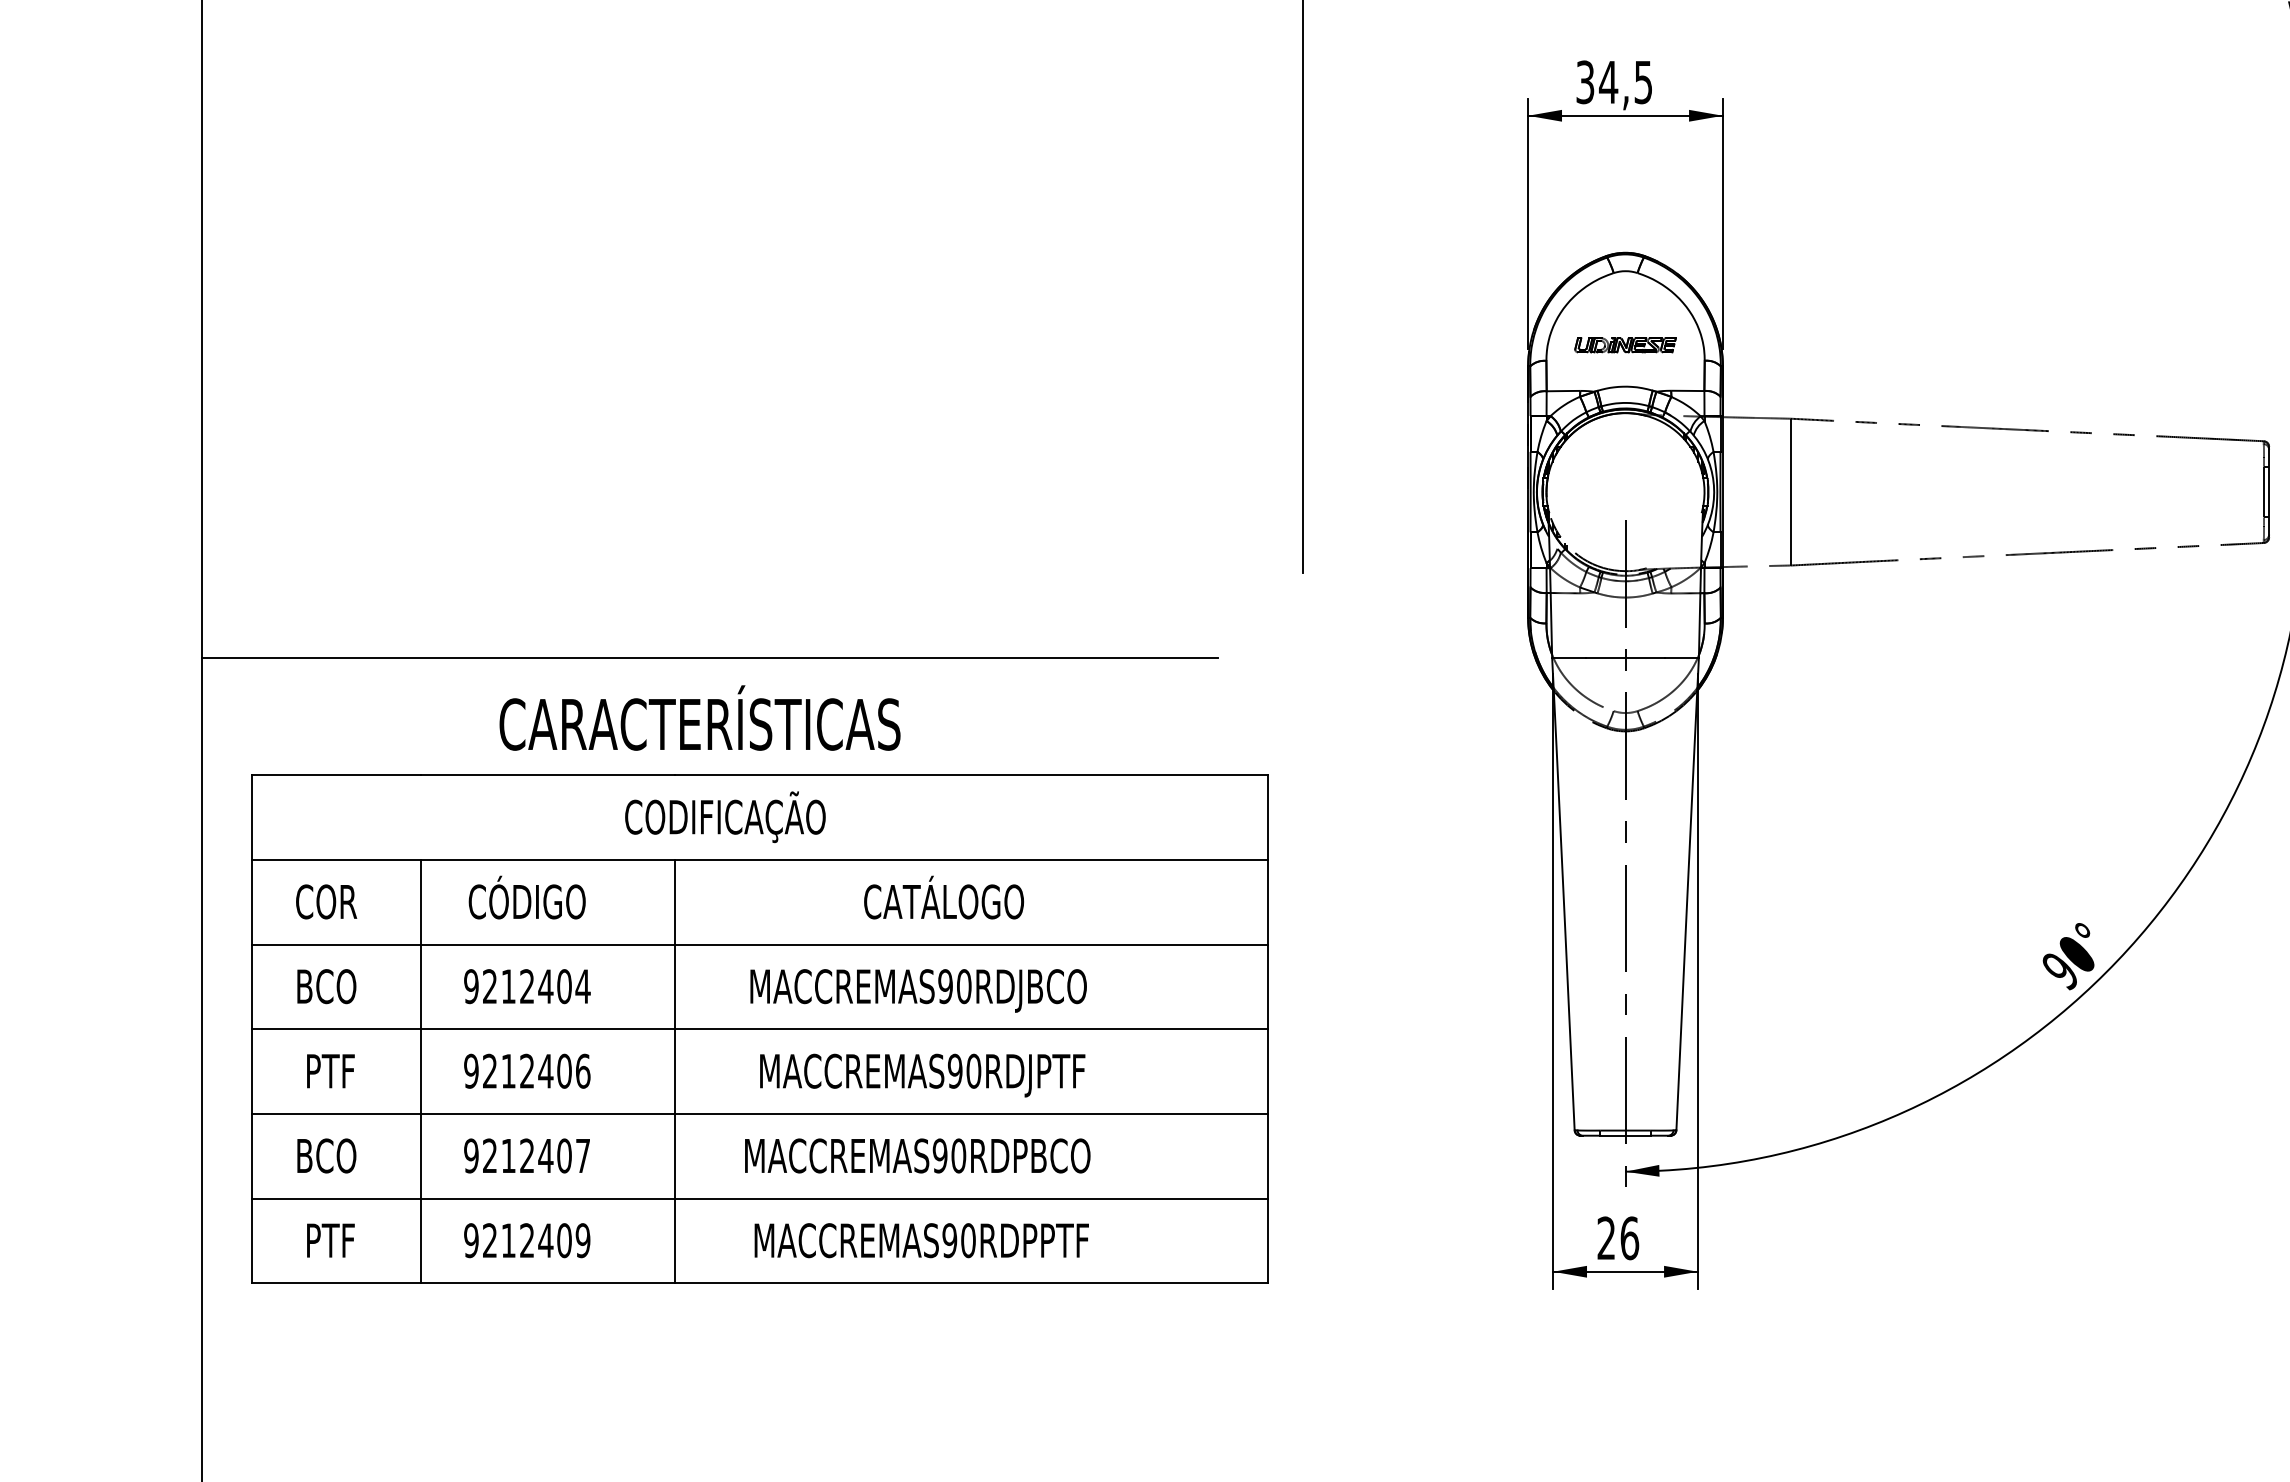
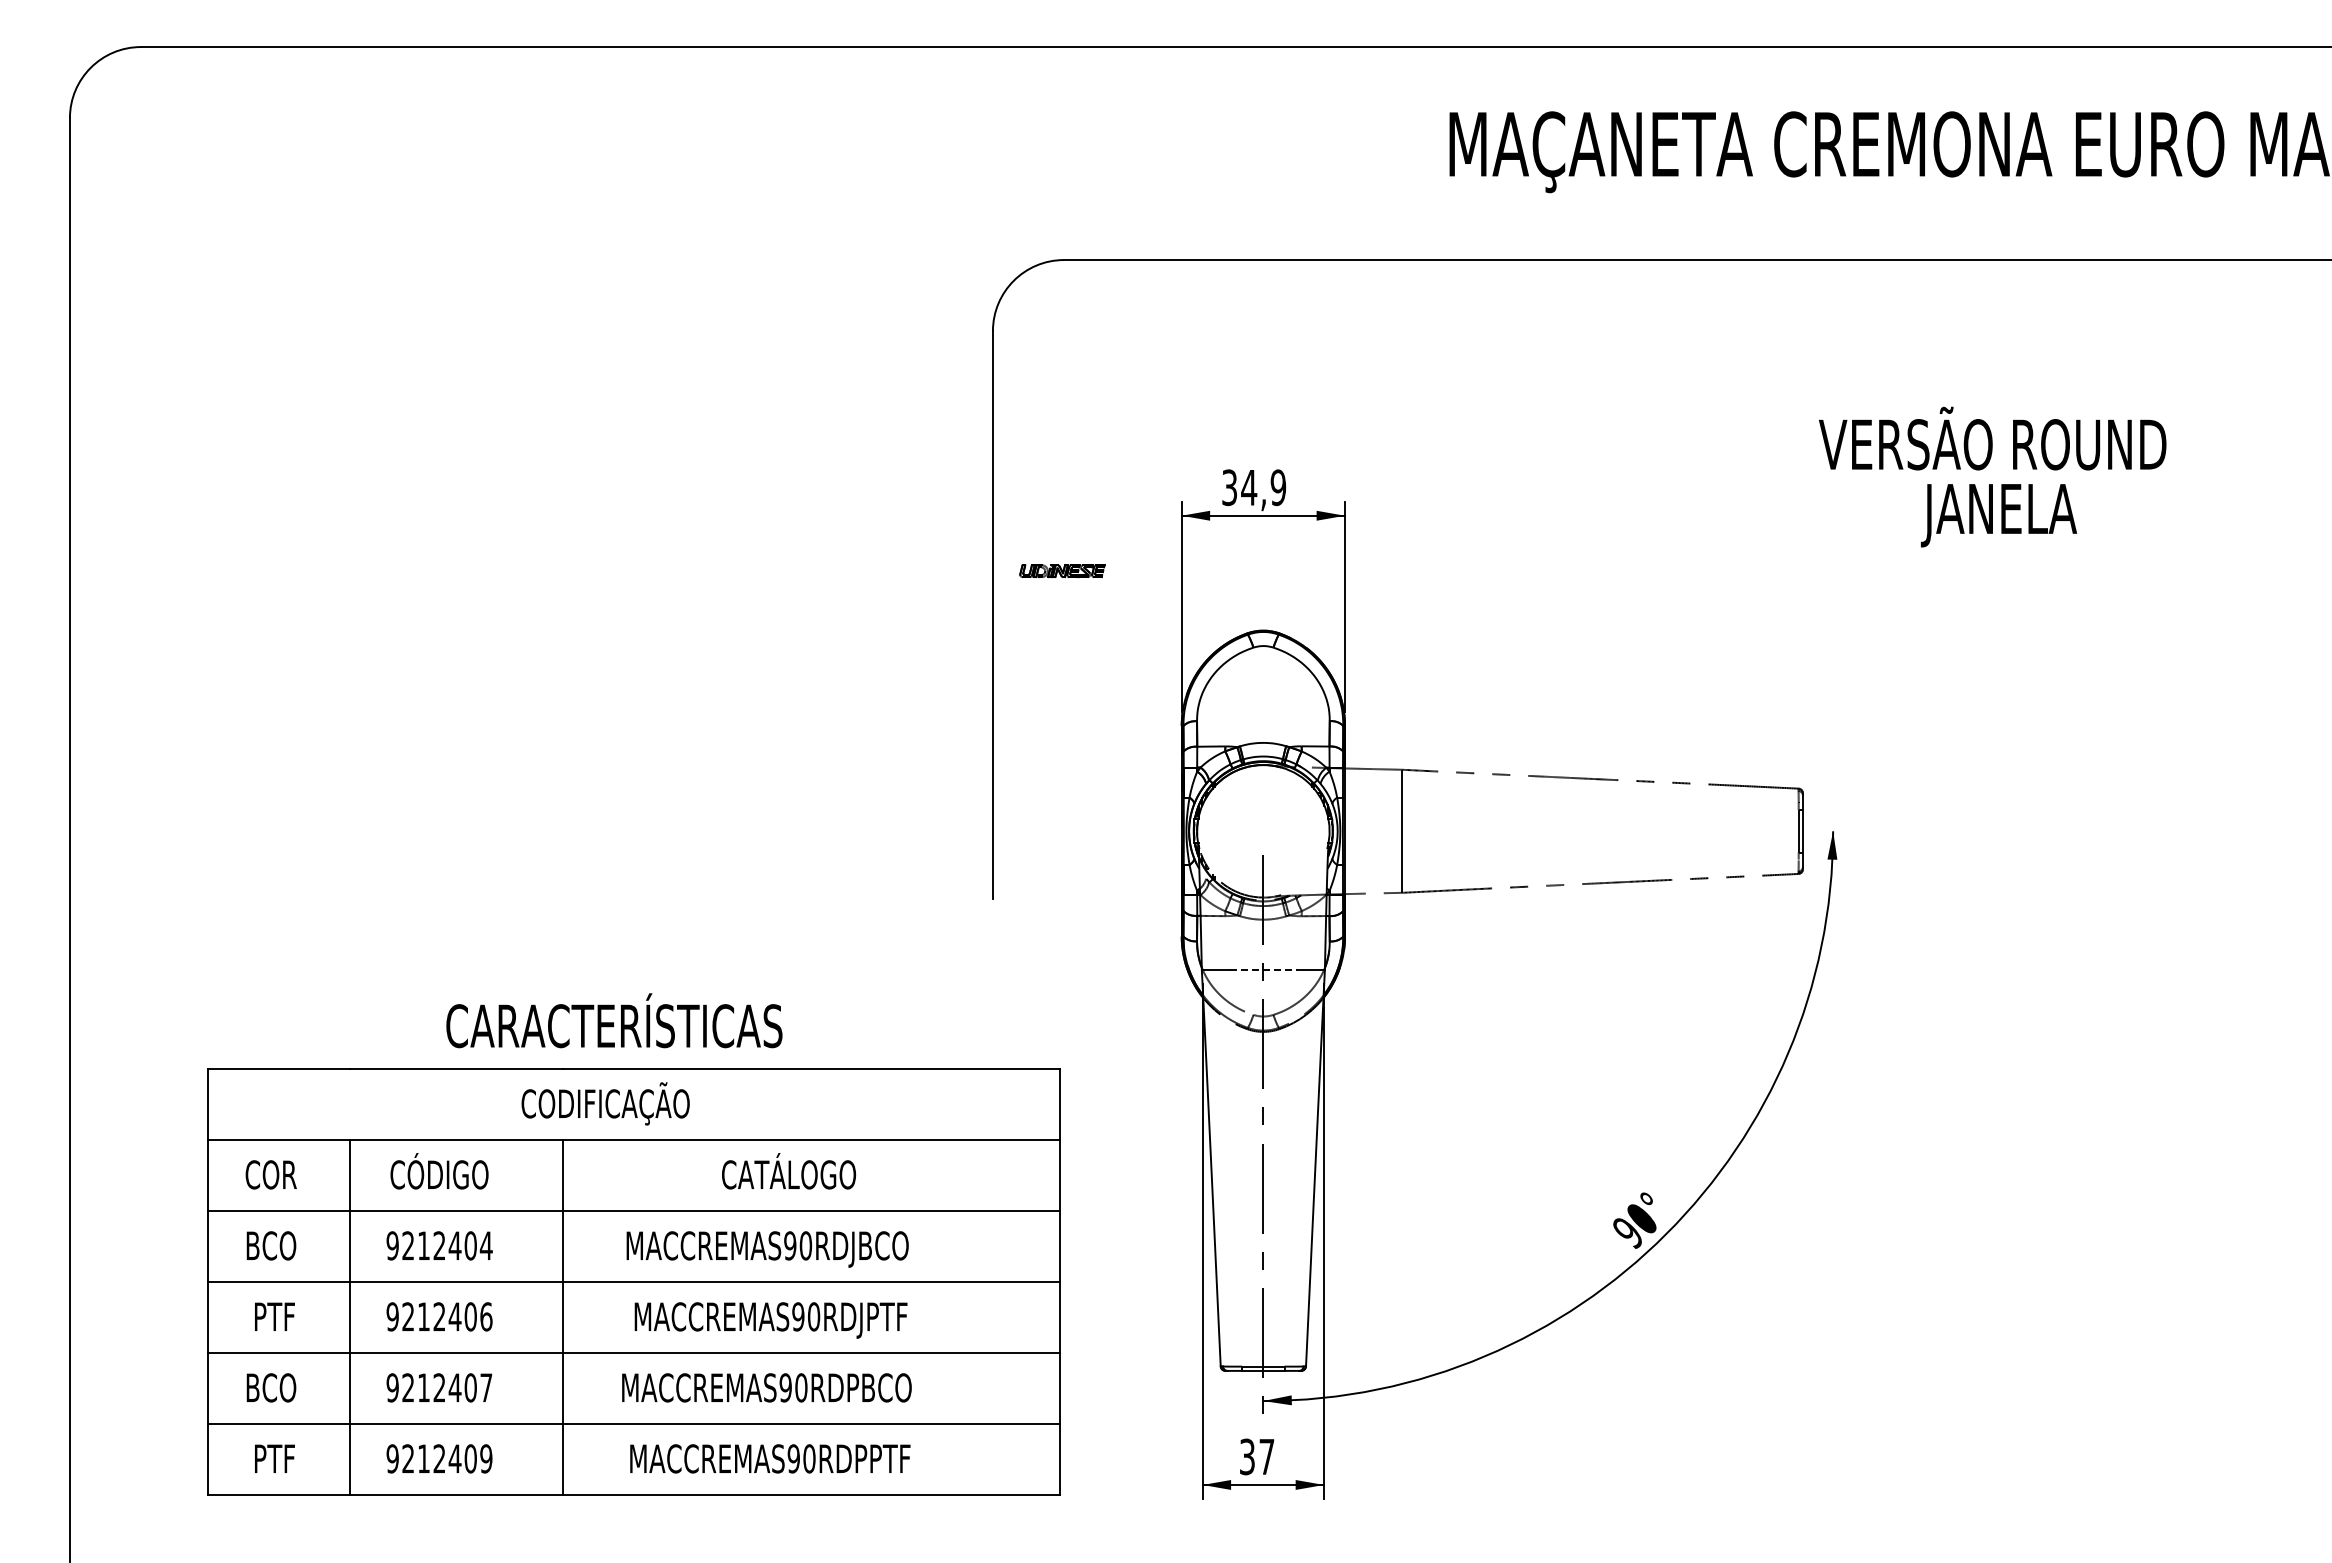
text: (1643, 82) -> (1278, 487), 34,5 -> 34,9
part: (1625, 345) -> (1062, 571), moved
line: (1625, 656) -> (1263, 969), solid -> dashed
line: (709, 658) -> (495, 970), removed
text: (700, 717) -> (614, 1020), moved
part: (758, 1029) -> (633, 1281), moved
text: (1618, 1237) -> (1257, 1456), 26 -> 37

